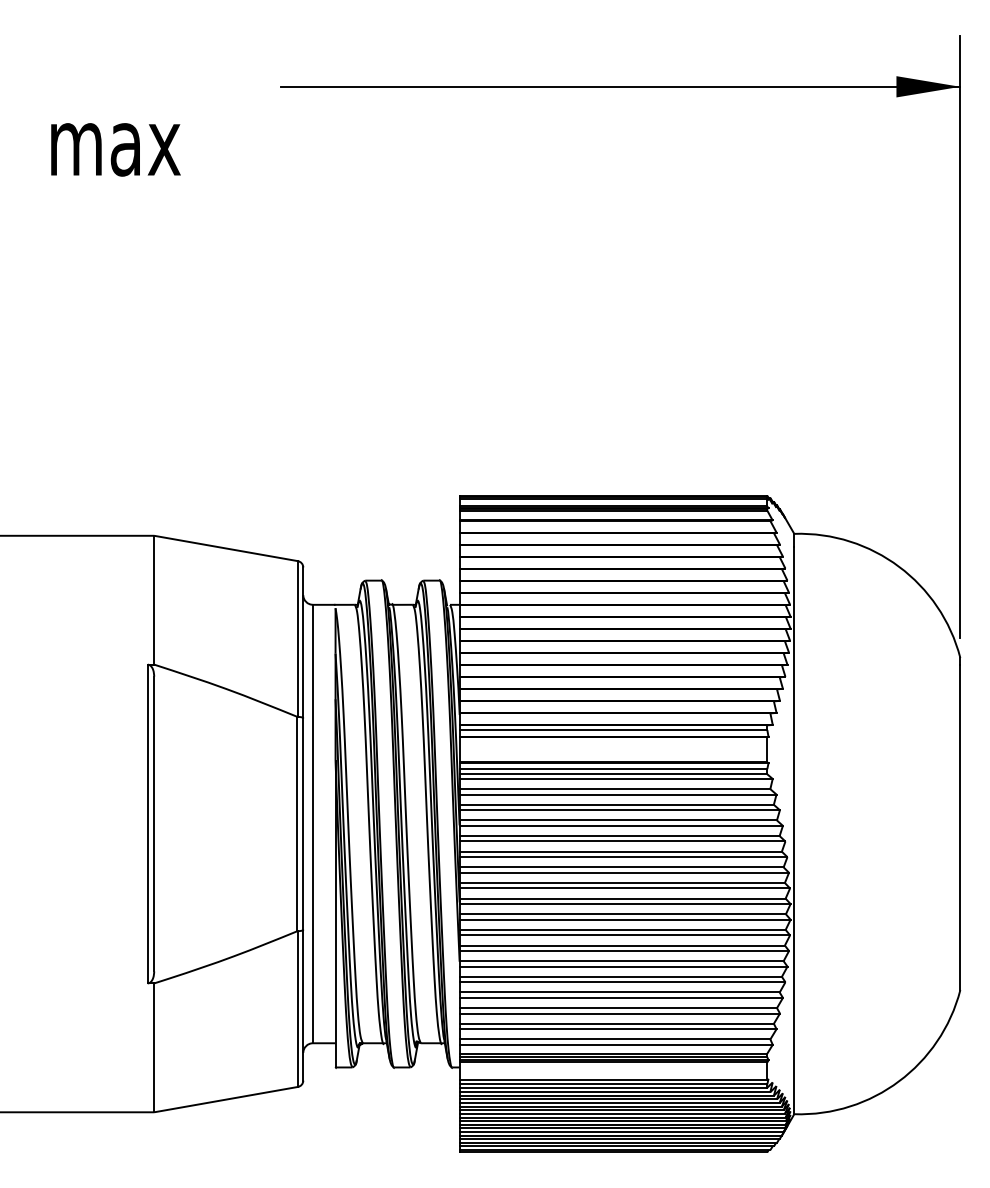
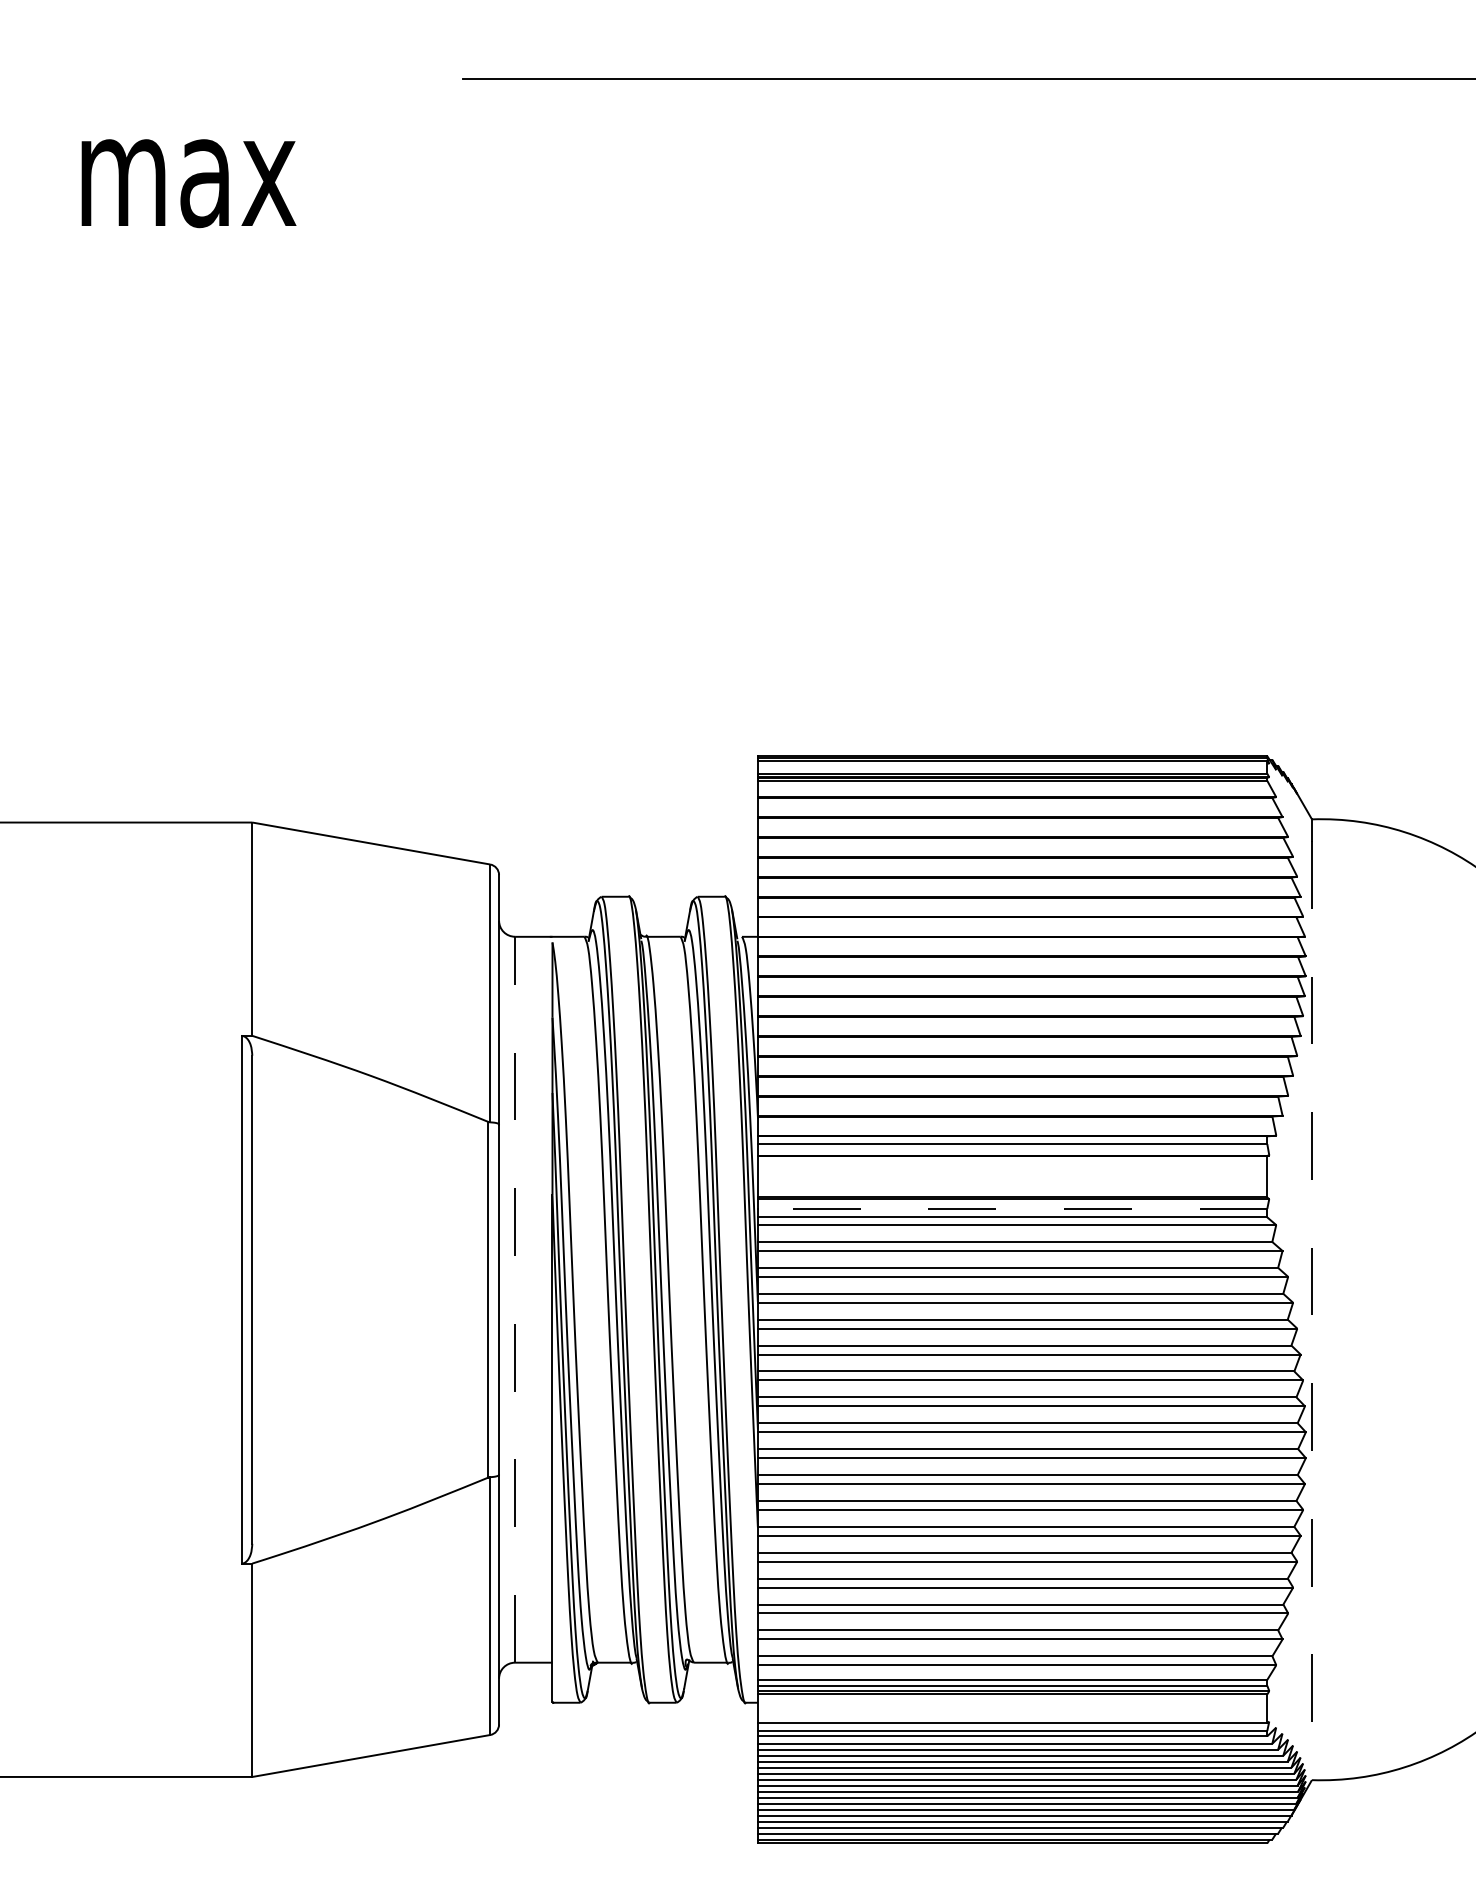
line: (613, 769) -> (1012, 1209), solid -> dashed
line: (312, 823) -> (514, 1298), solid -> dashed
line: (794, 830) -> (1312, 1310), solid -> dashed

